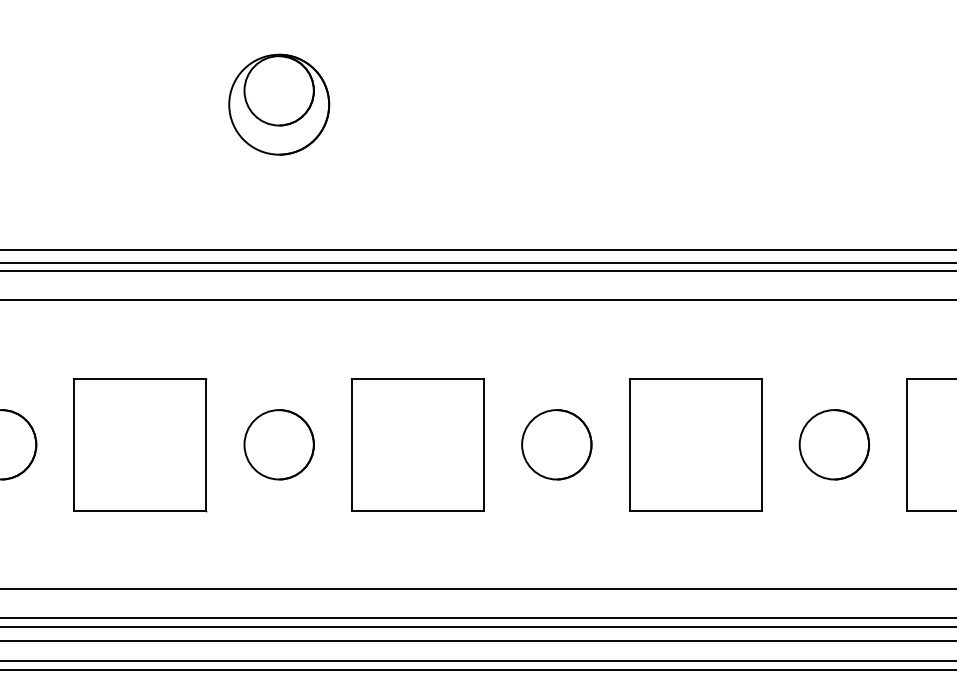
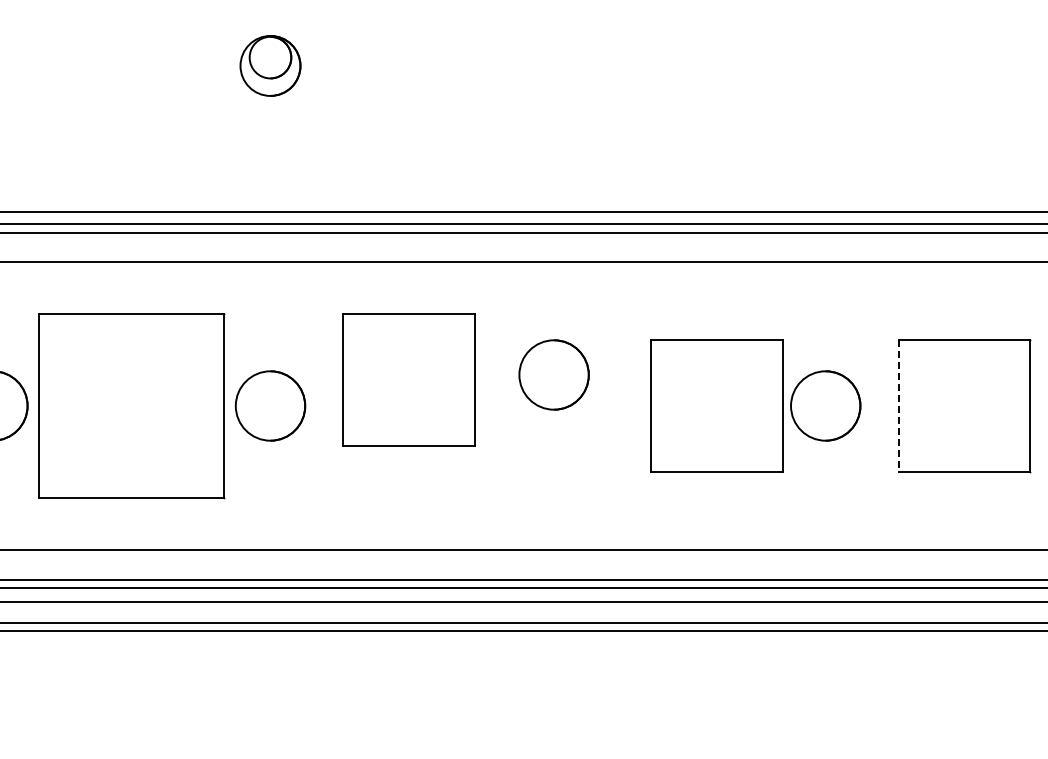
part: (279, 104) -> (270, 65), size x0.6
part: (417, 444) -> (408, 379), moved
circle: (556, 444) -> (553, 374), moved
part: (695, 444) -> (716, 405), moved
part: (141, 445) -> (132, 406), size x1.4
line: (907, 445) -> (898, 406), solid -> dashed

